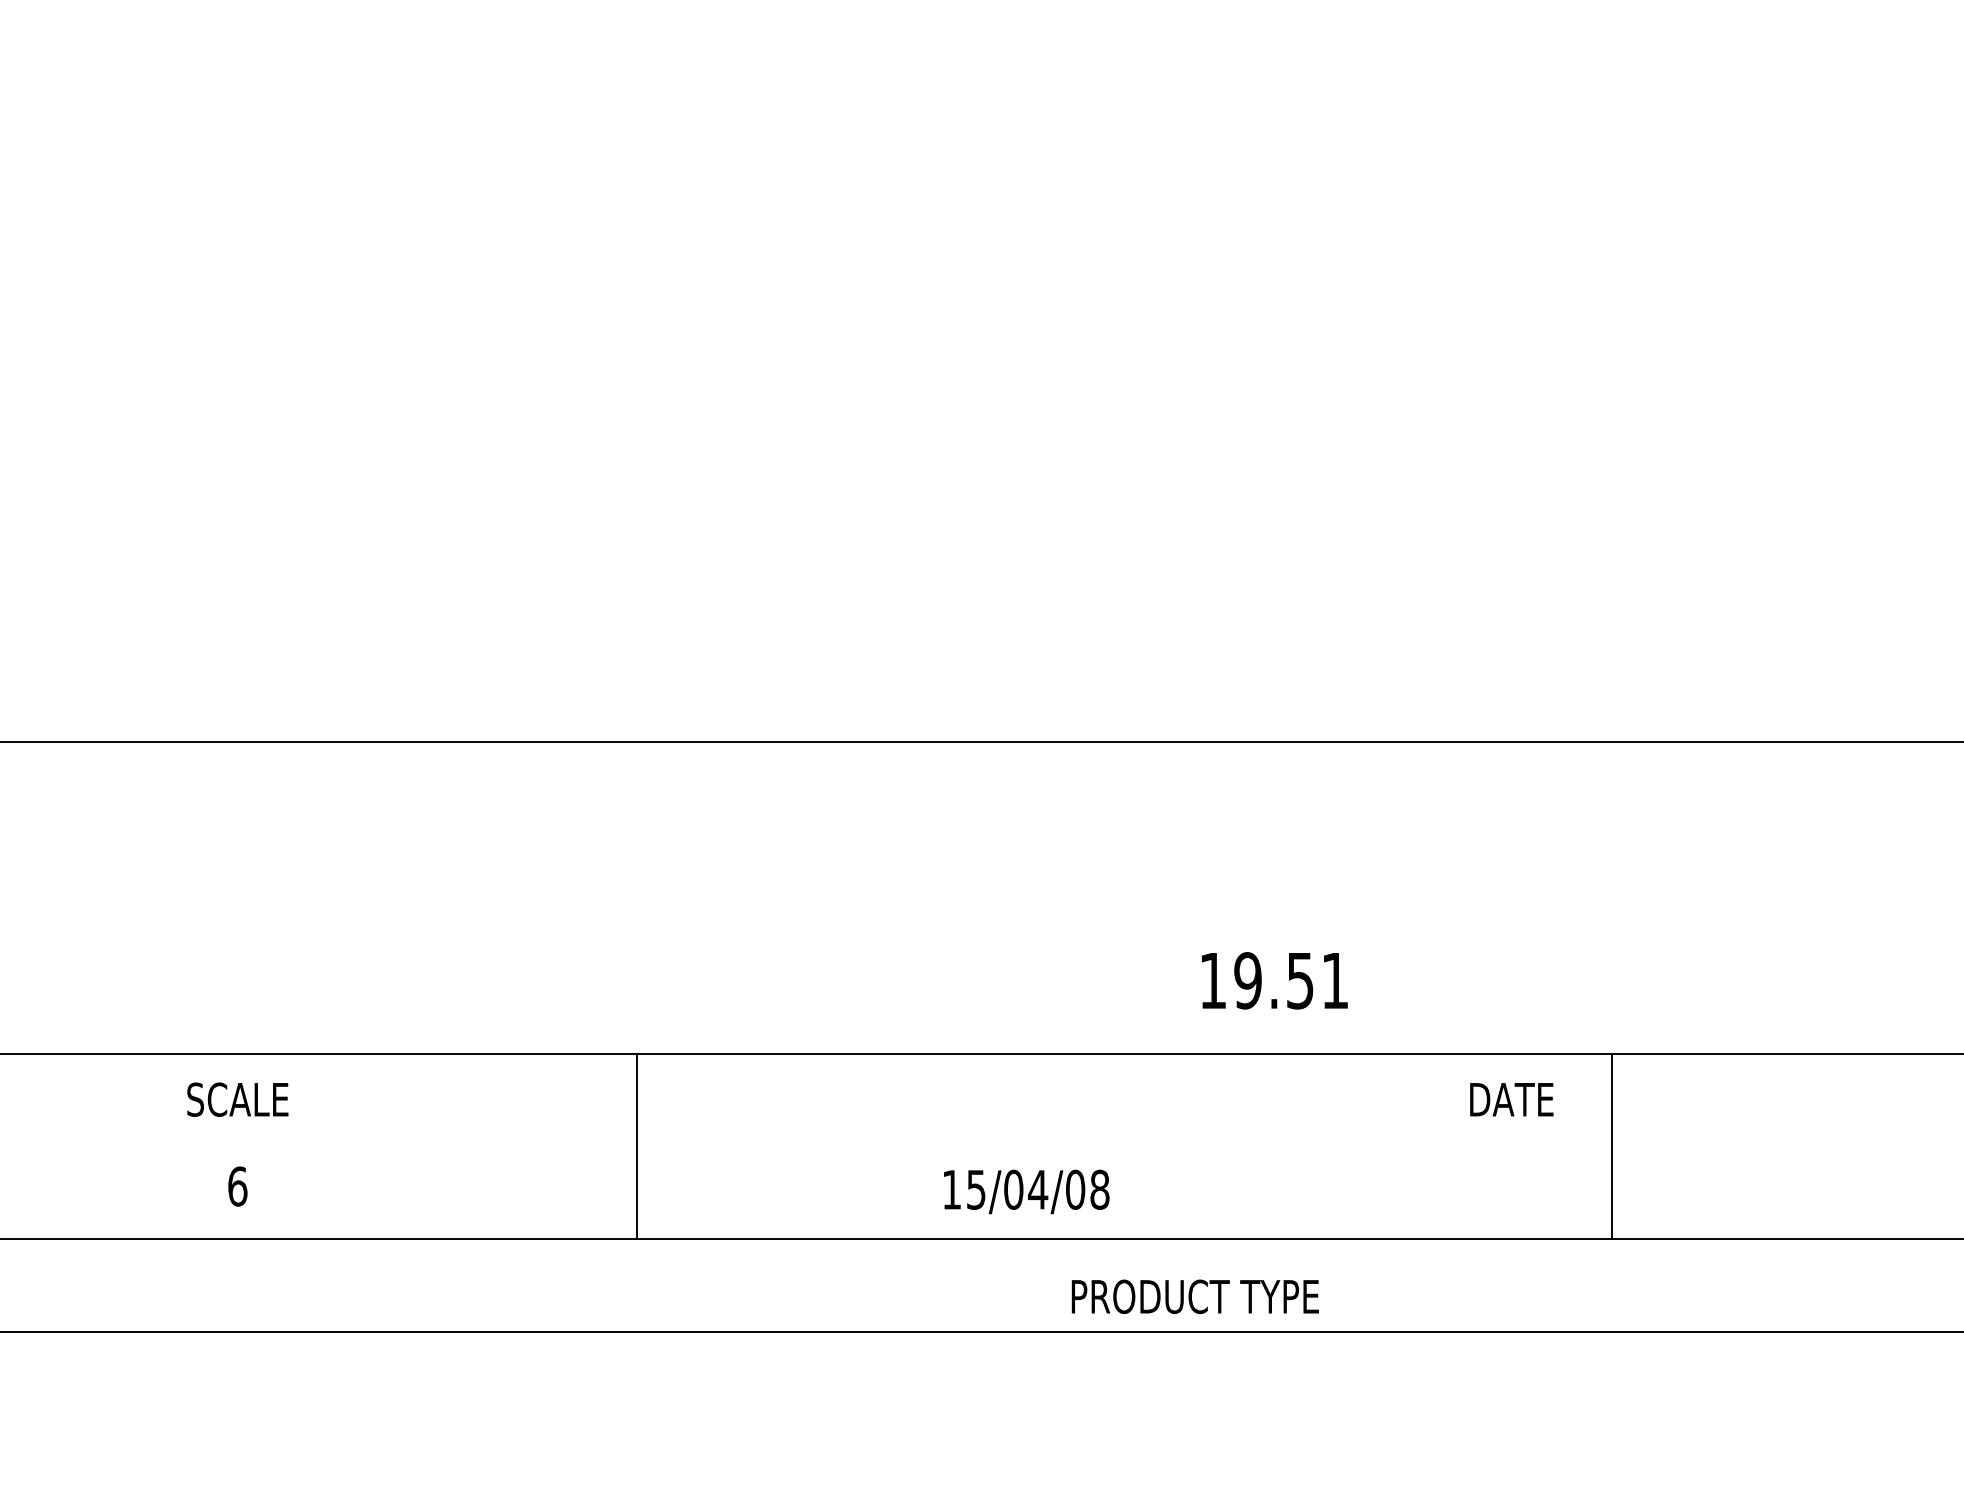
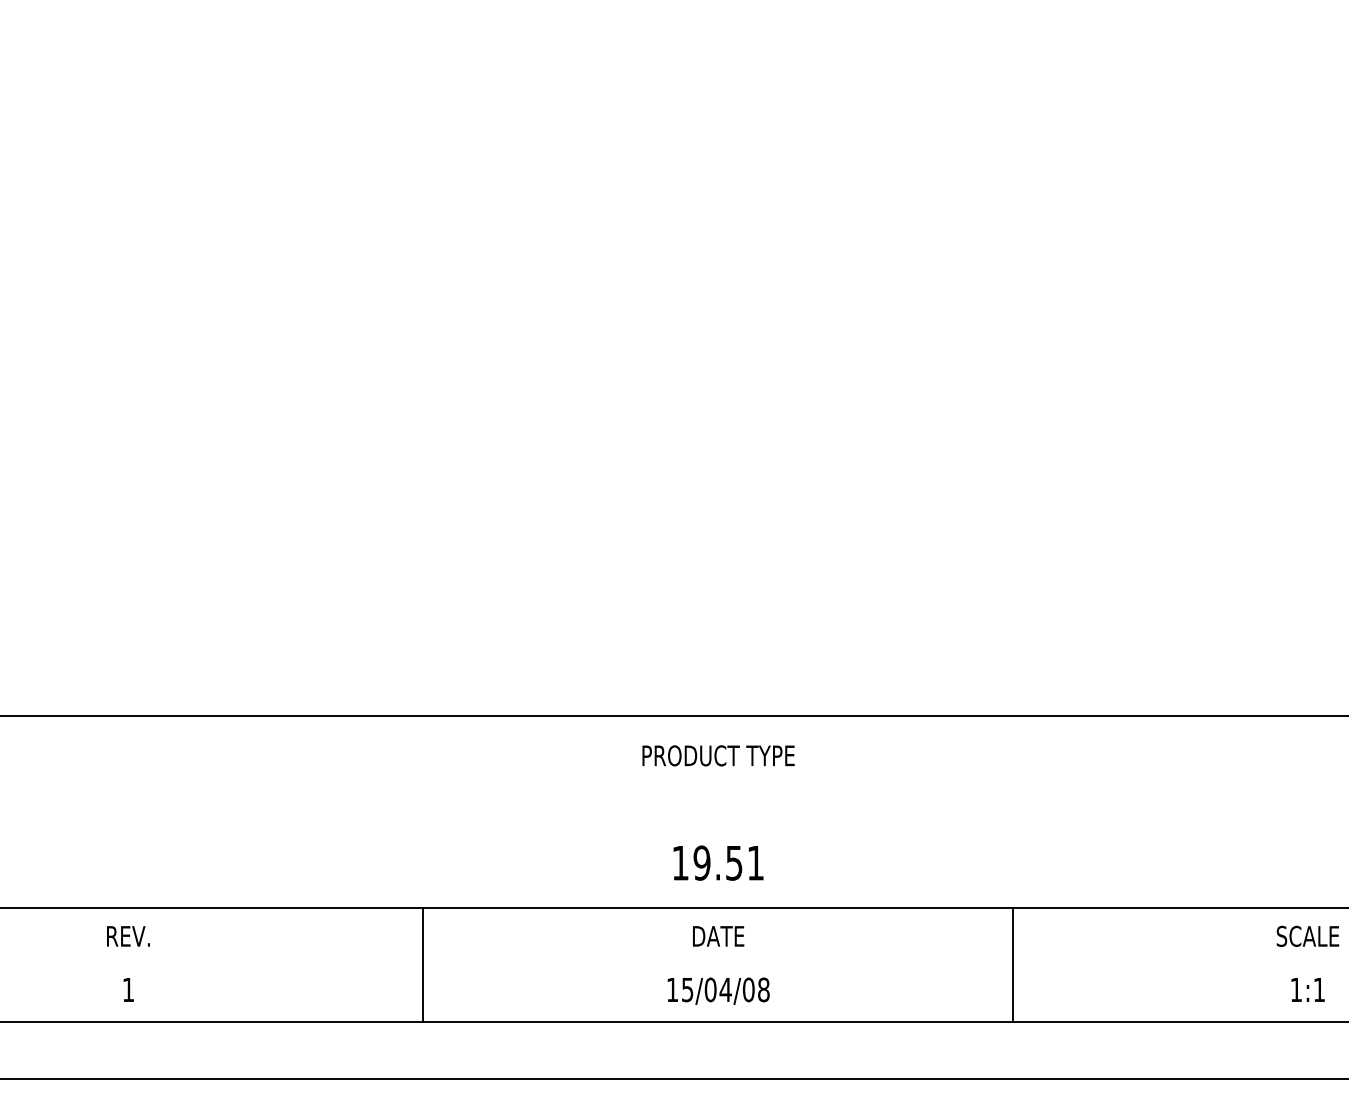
text: (1274, 979) -> (718, 862), moved
text: (237, 1098) -> (128, 935), SCALE -> REV.
text: (1511, 1099) -> (718, 936), moved
line: (636, 1146) -> (423, 965), moved
line: (1612, 1146) -> (1013, 965), moved
text: (237, 1185) -> (128, 989), 6 -> 1
text: (1026, 1190) -> (718, 990), moved
text: (1195, 1296) -> (718, 755), moved

